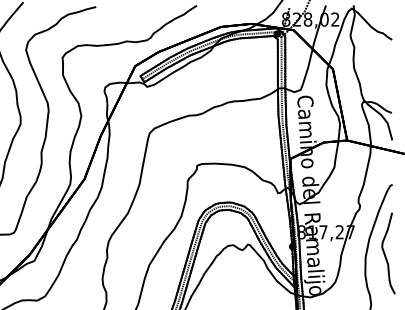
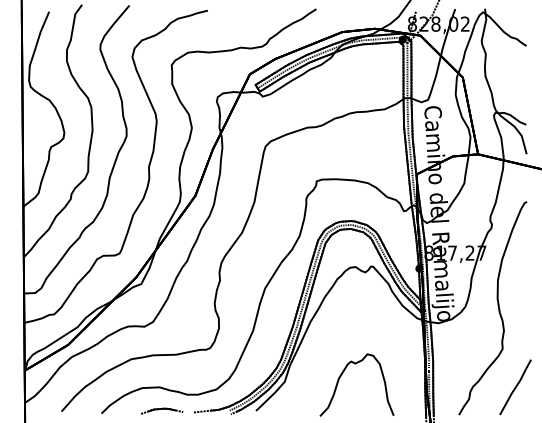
curve: (385, 253) -> (519, 276), removed

